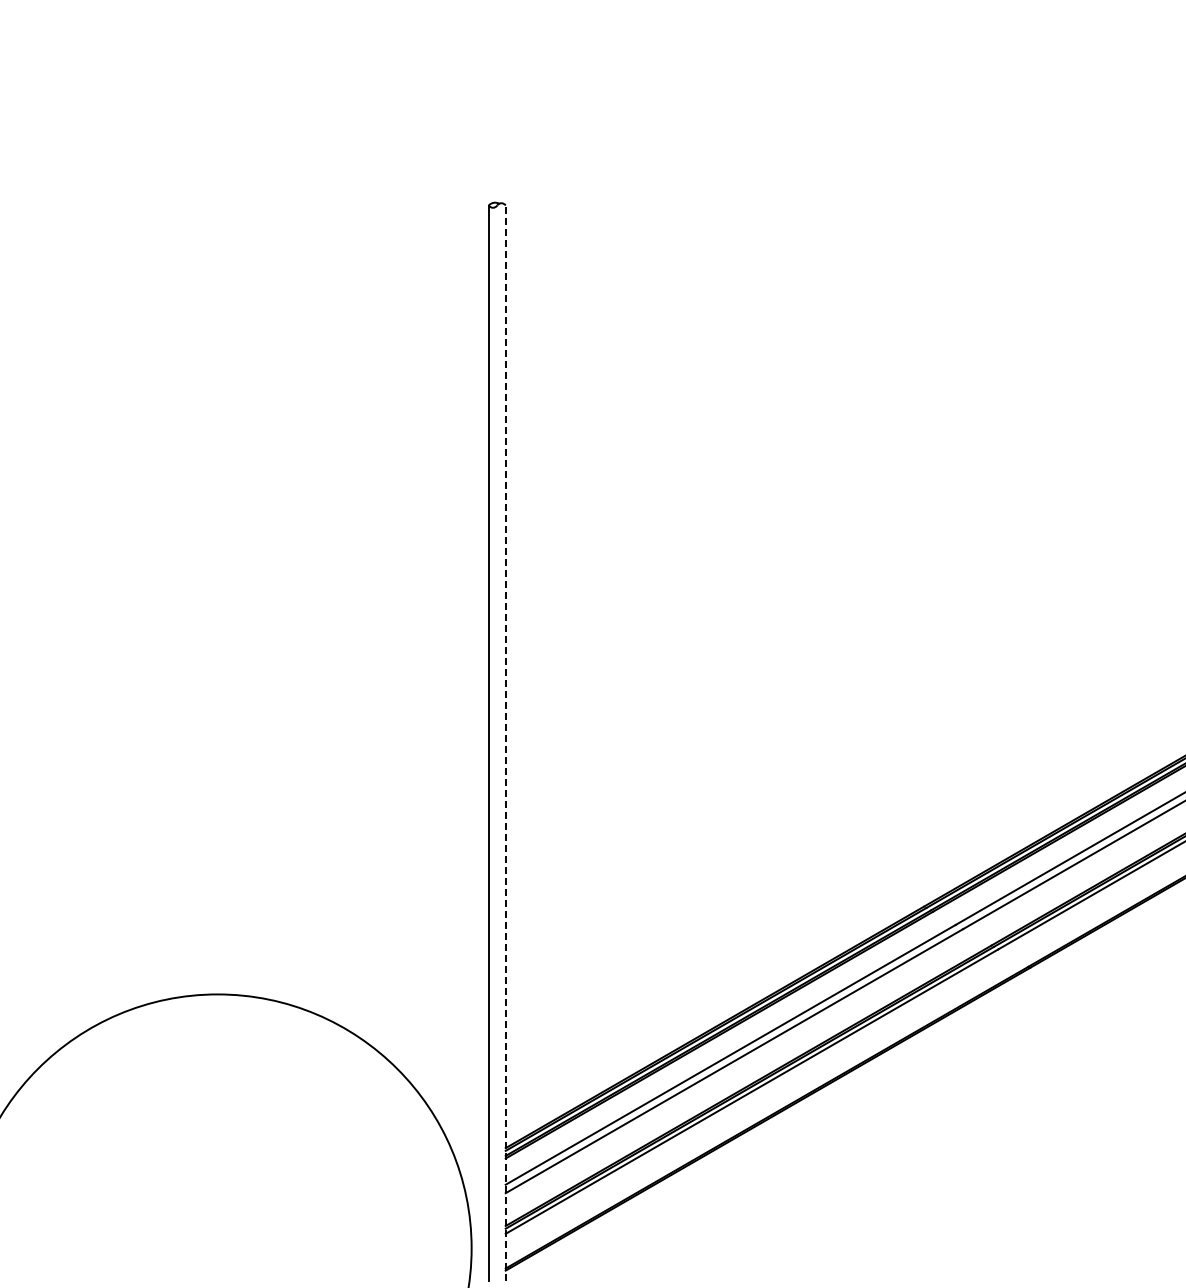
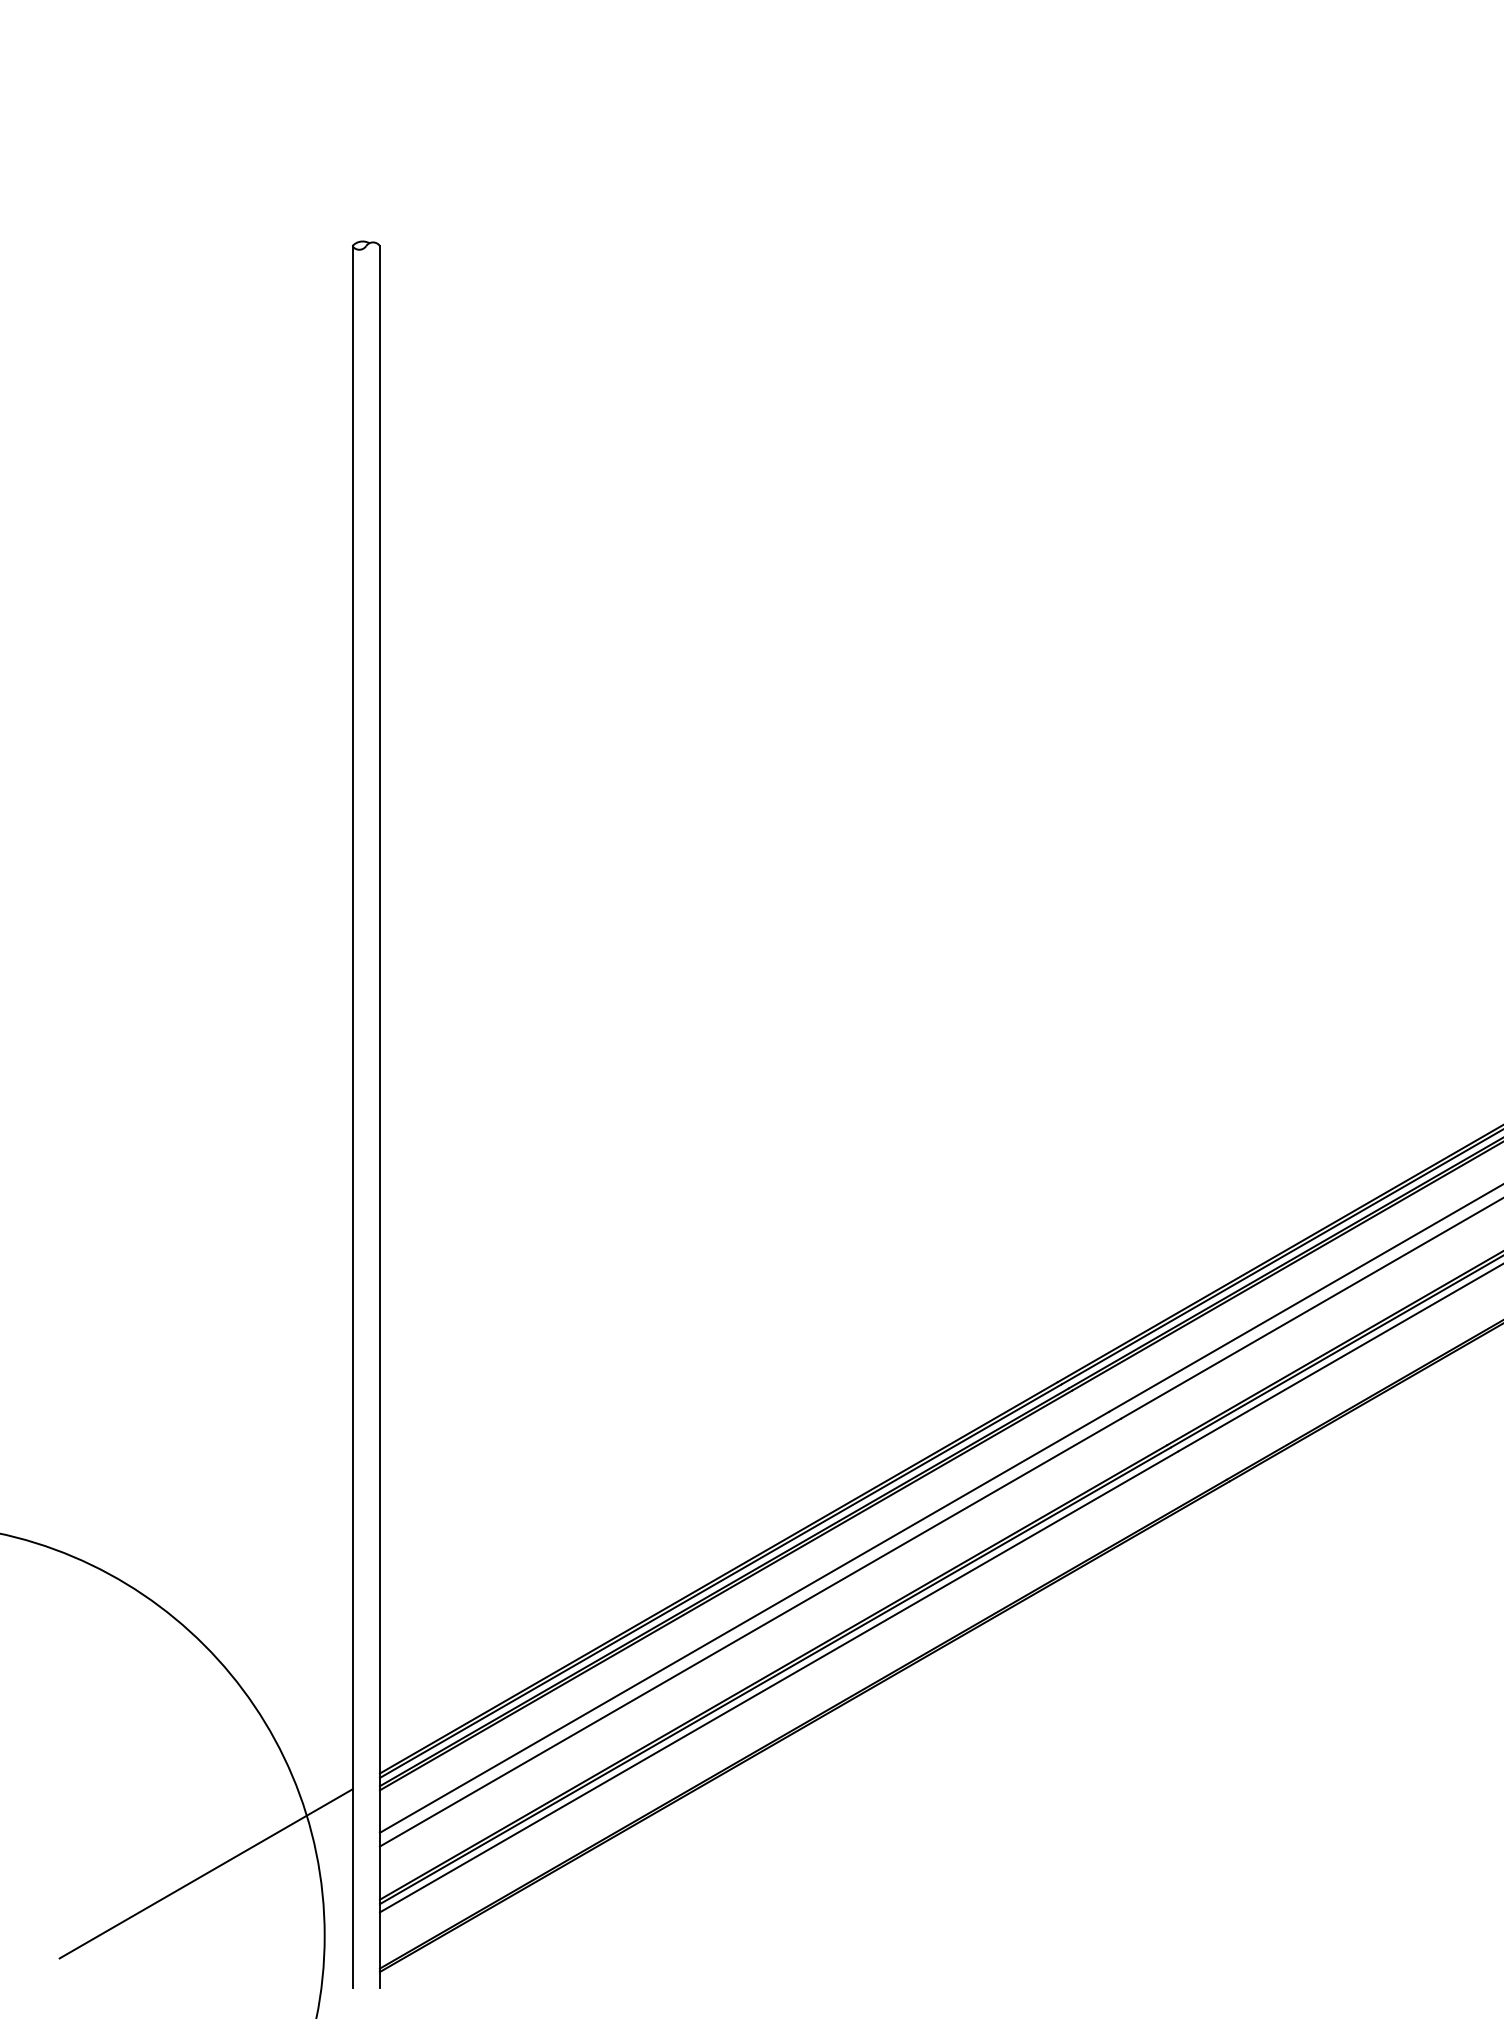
line: (505, 743) -> (379, 1117), dashed -> solid
line: (398, 1209) -> (206, 1872), added

